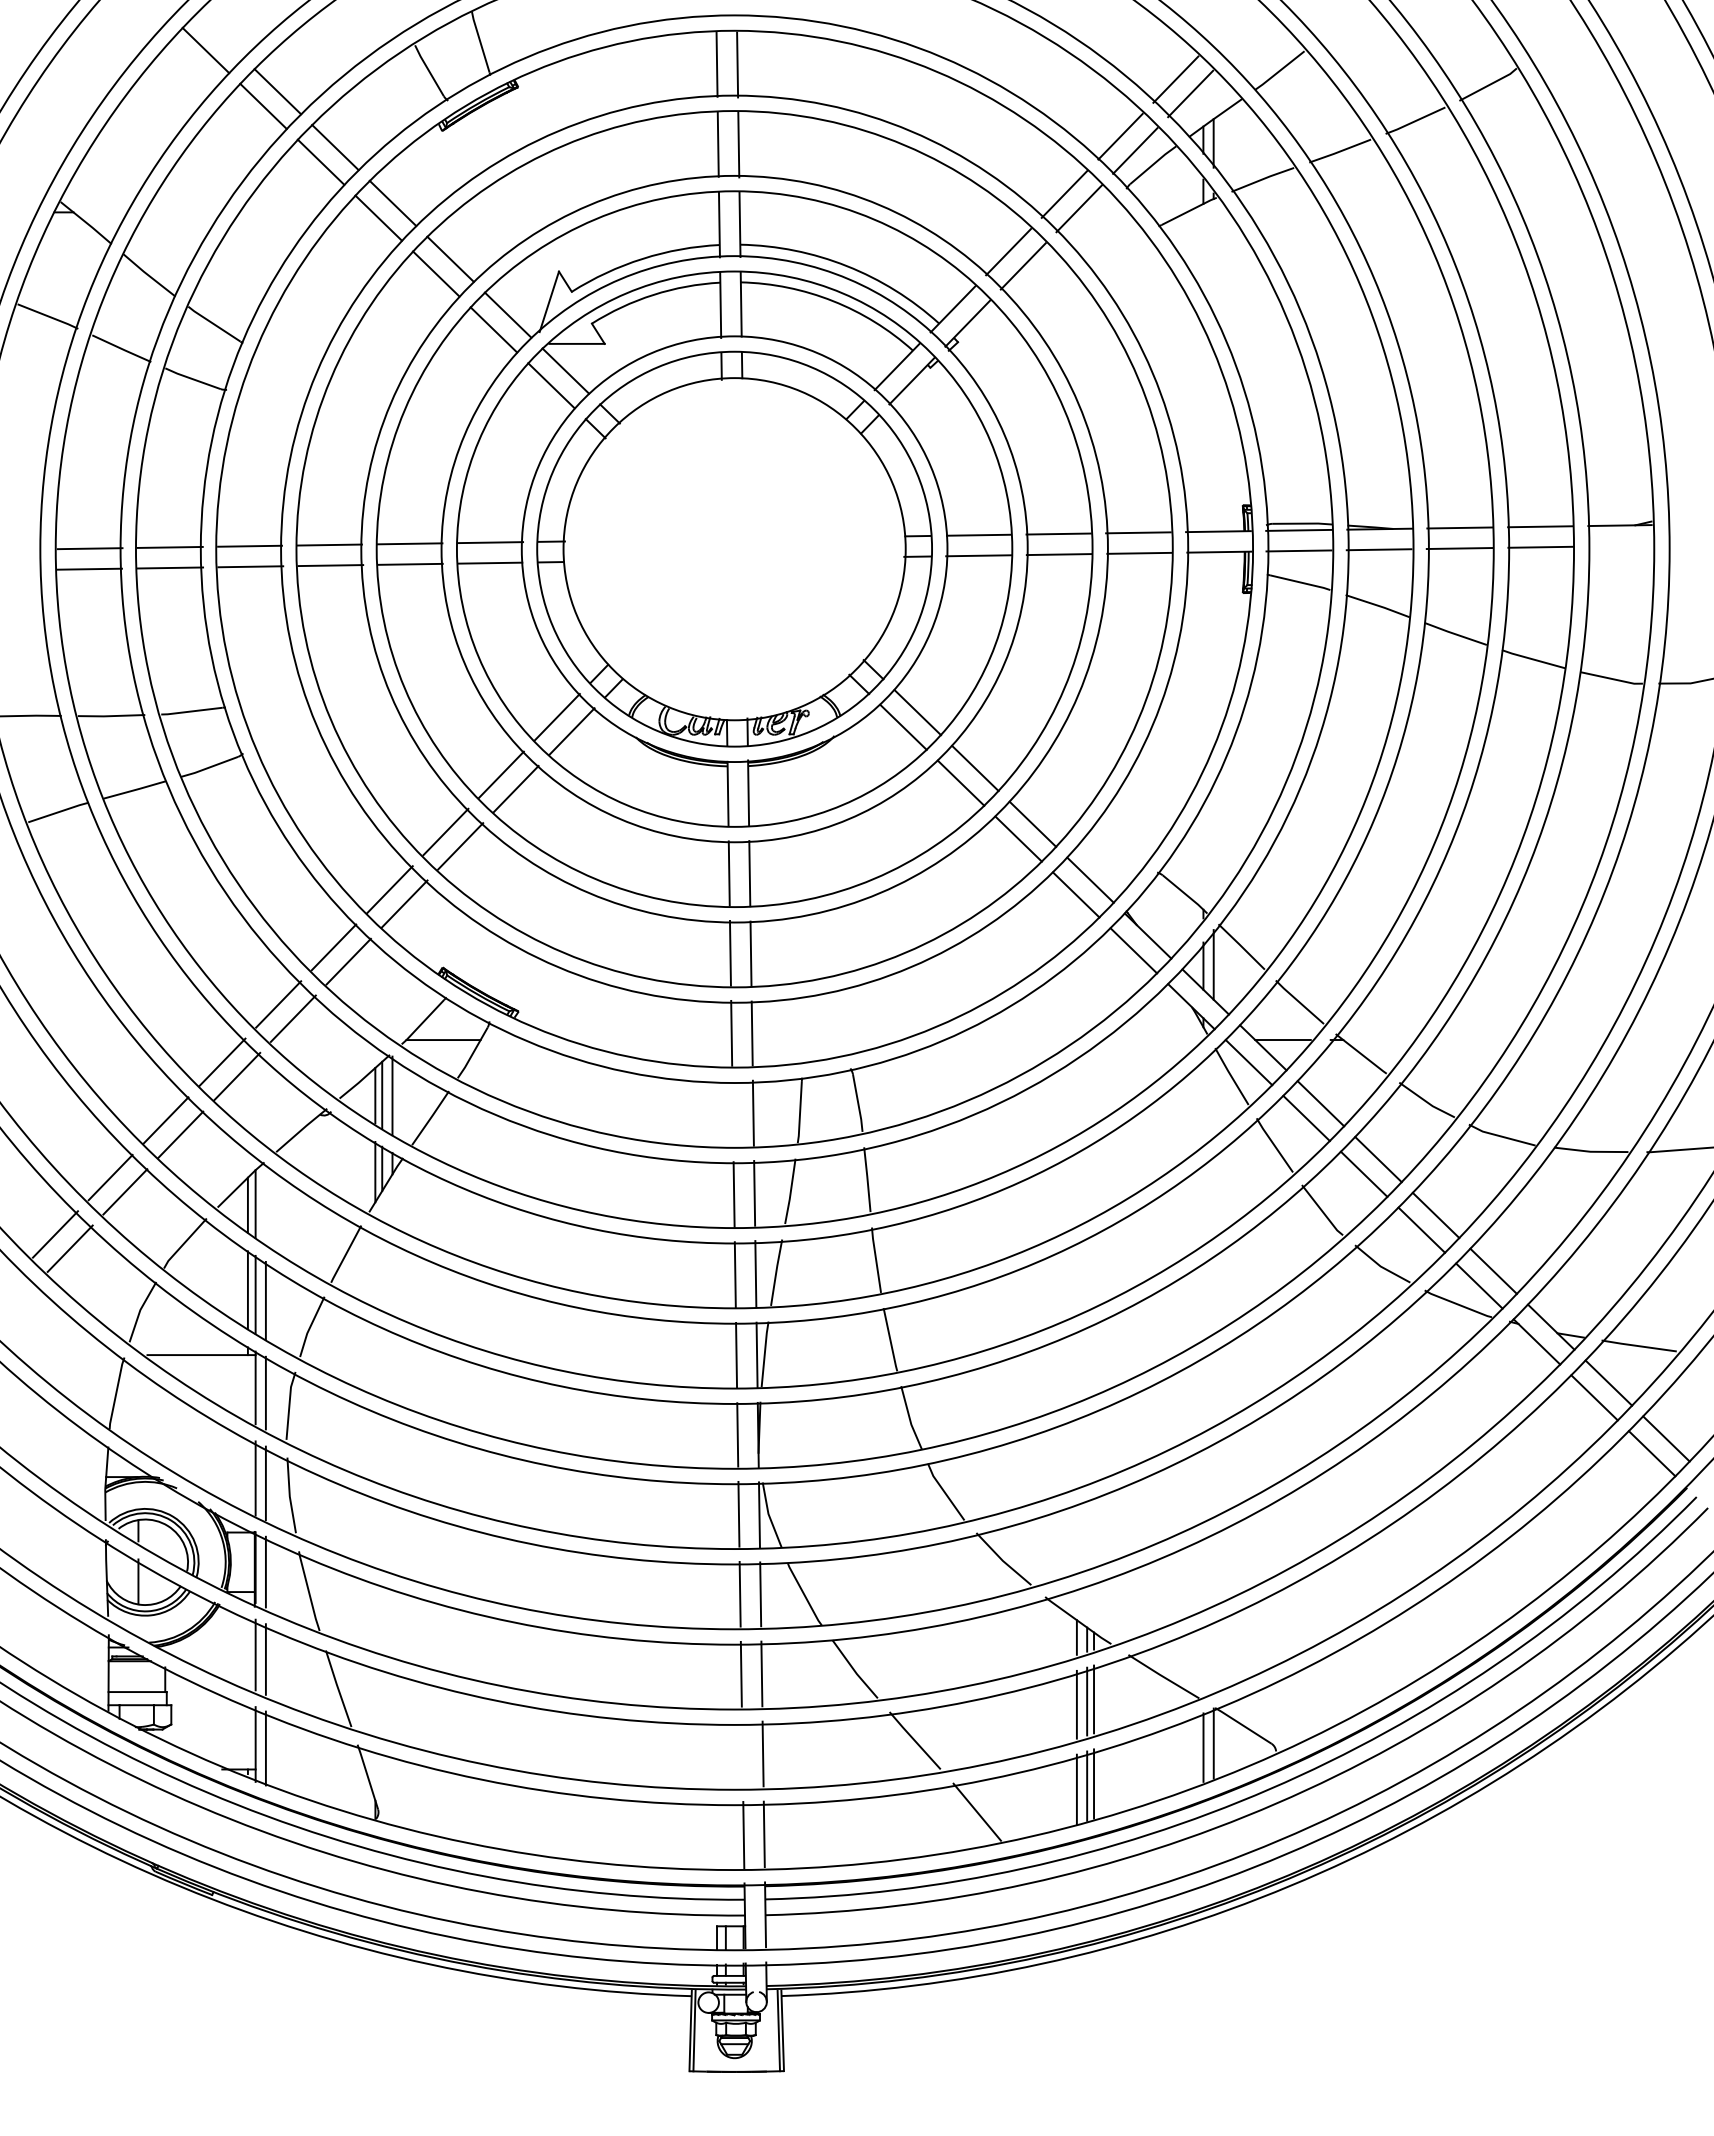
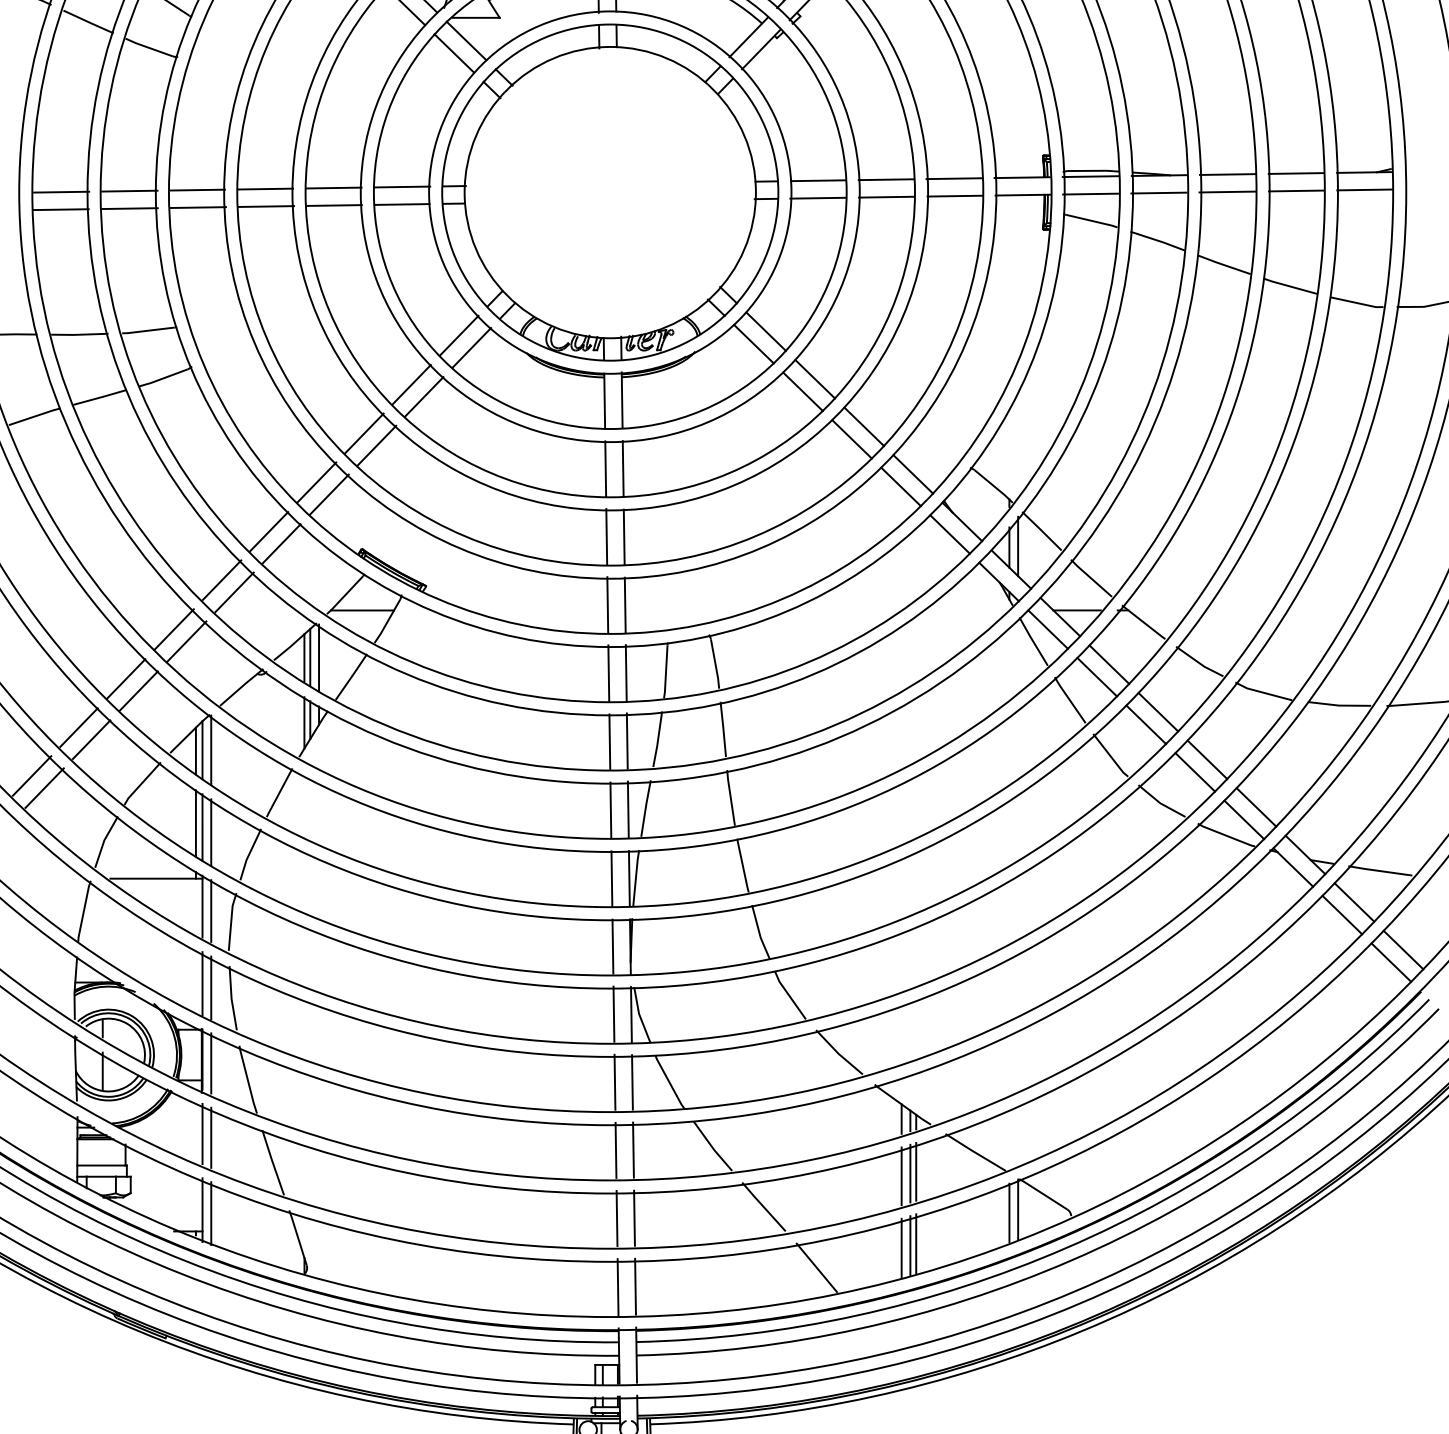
line: (1620, 545) -> (1364, 189), added
line: (732, 1113) -> (608, 673), added
line: (265, 1203) -> (210, 749), added
line: (742, 1753) -> (616, 1217), added

